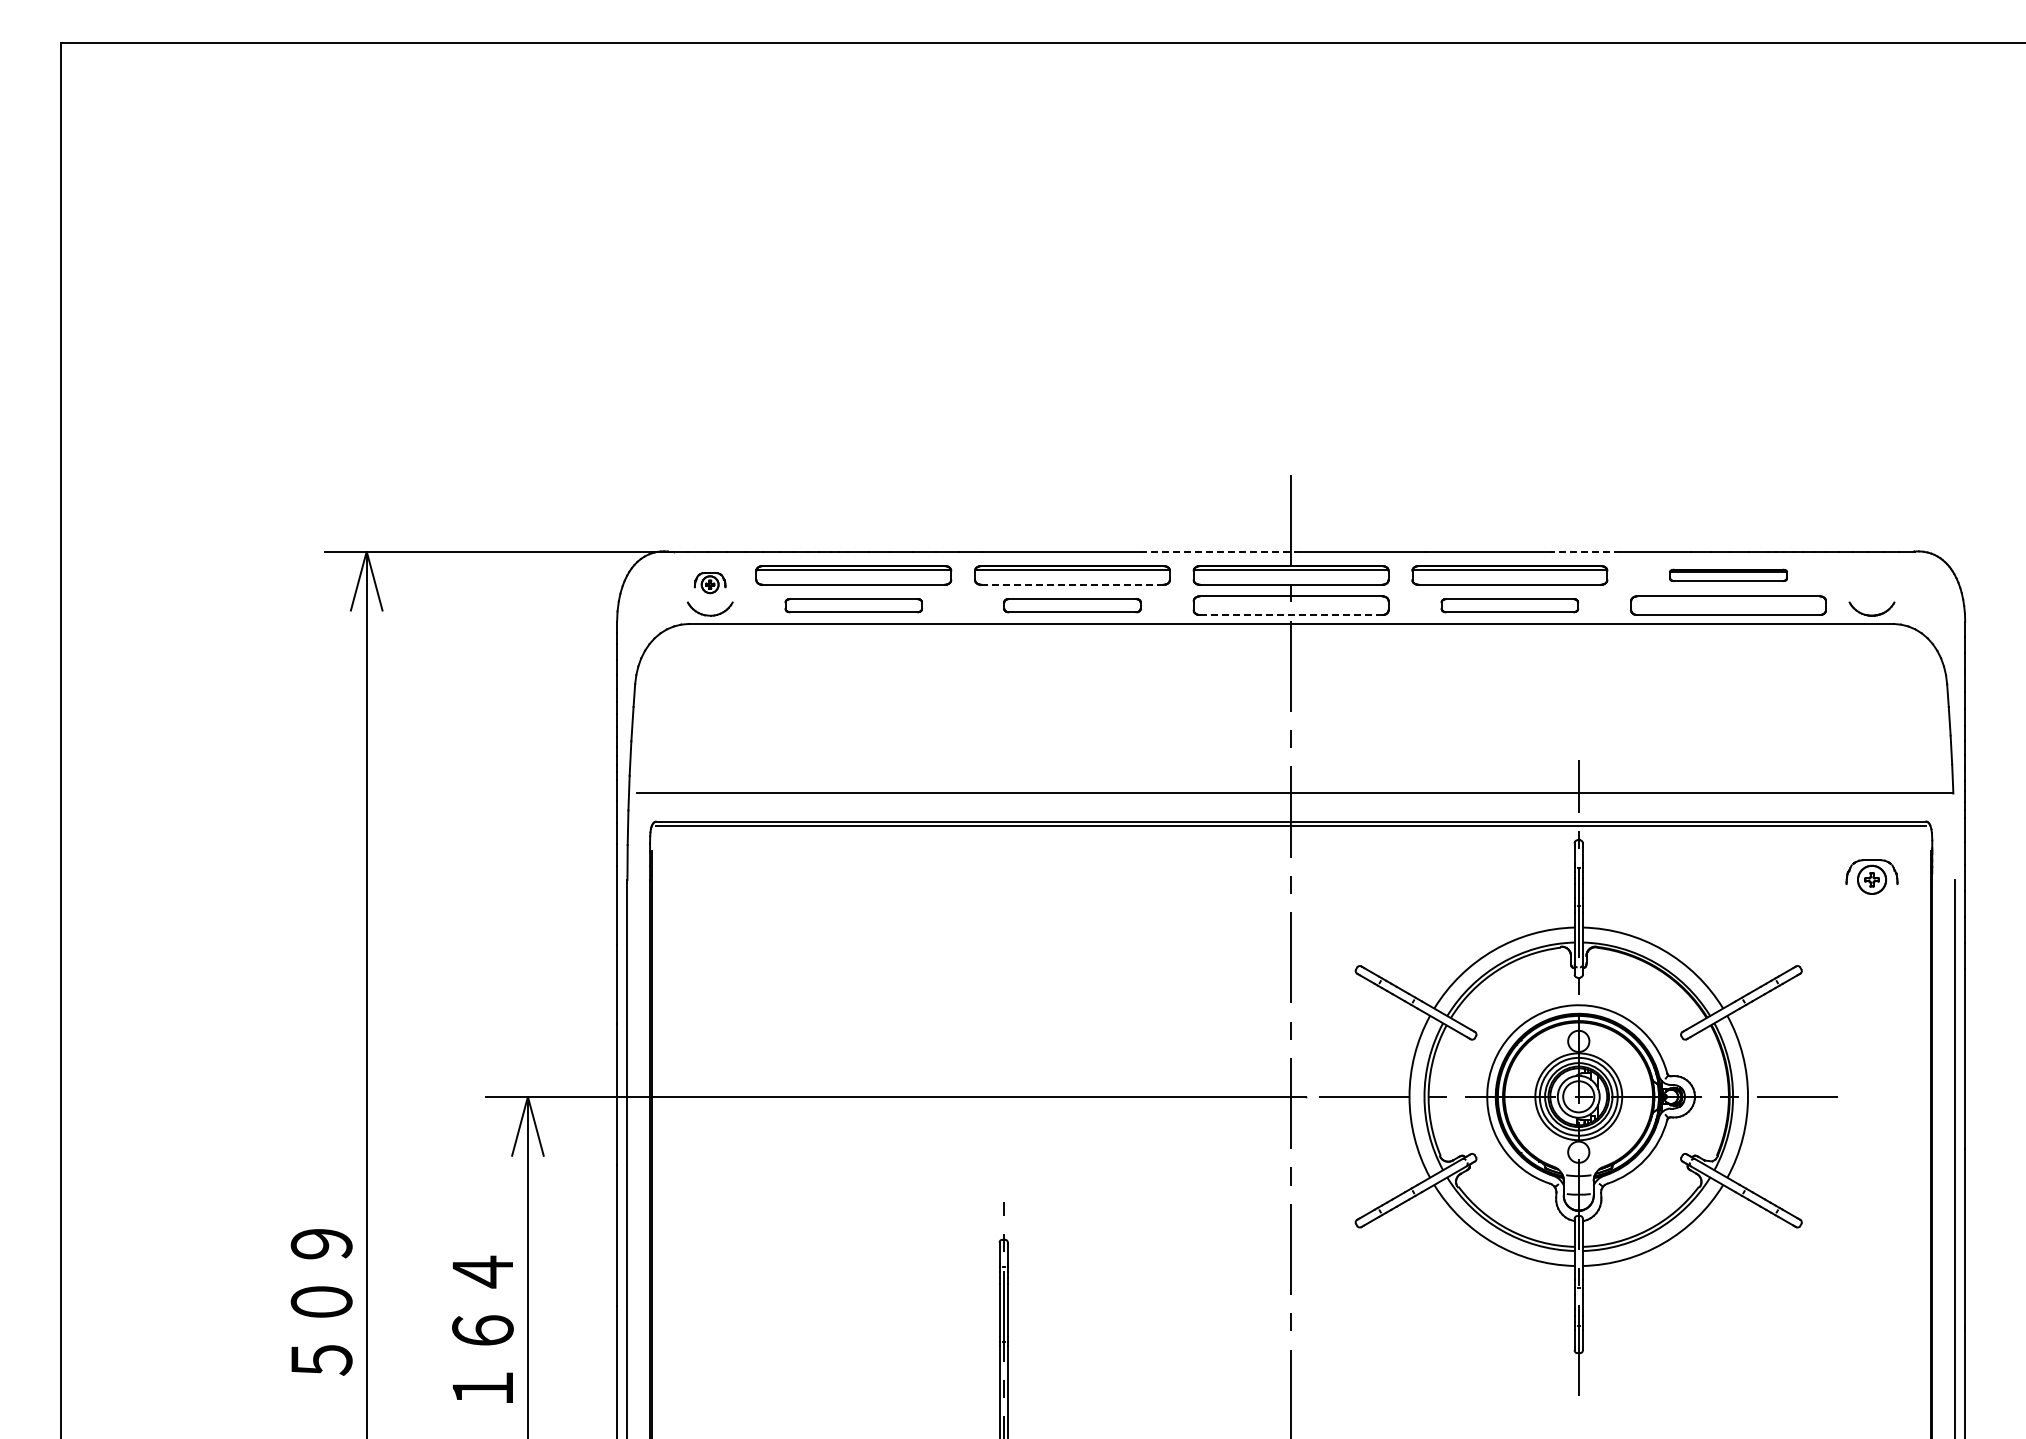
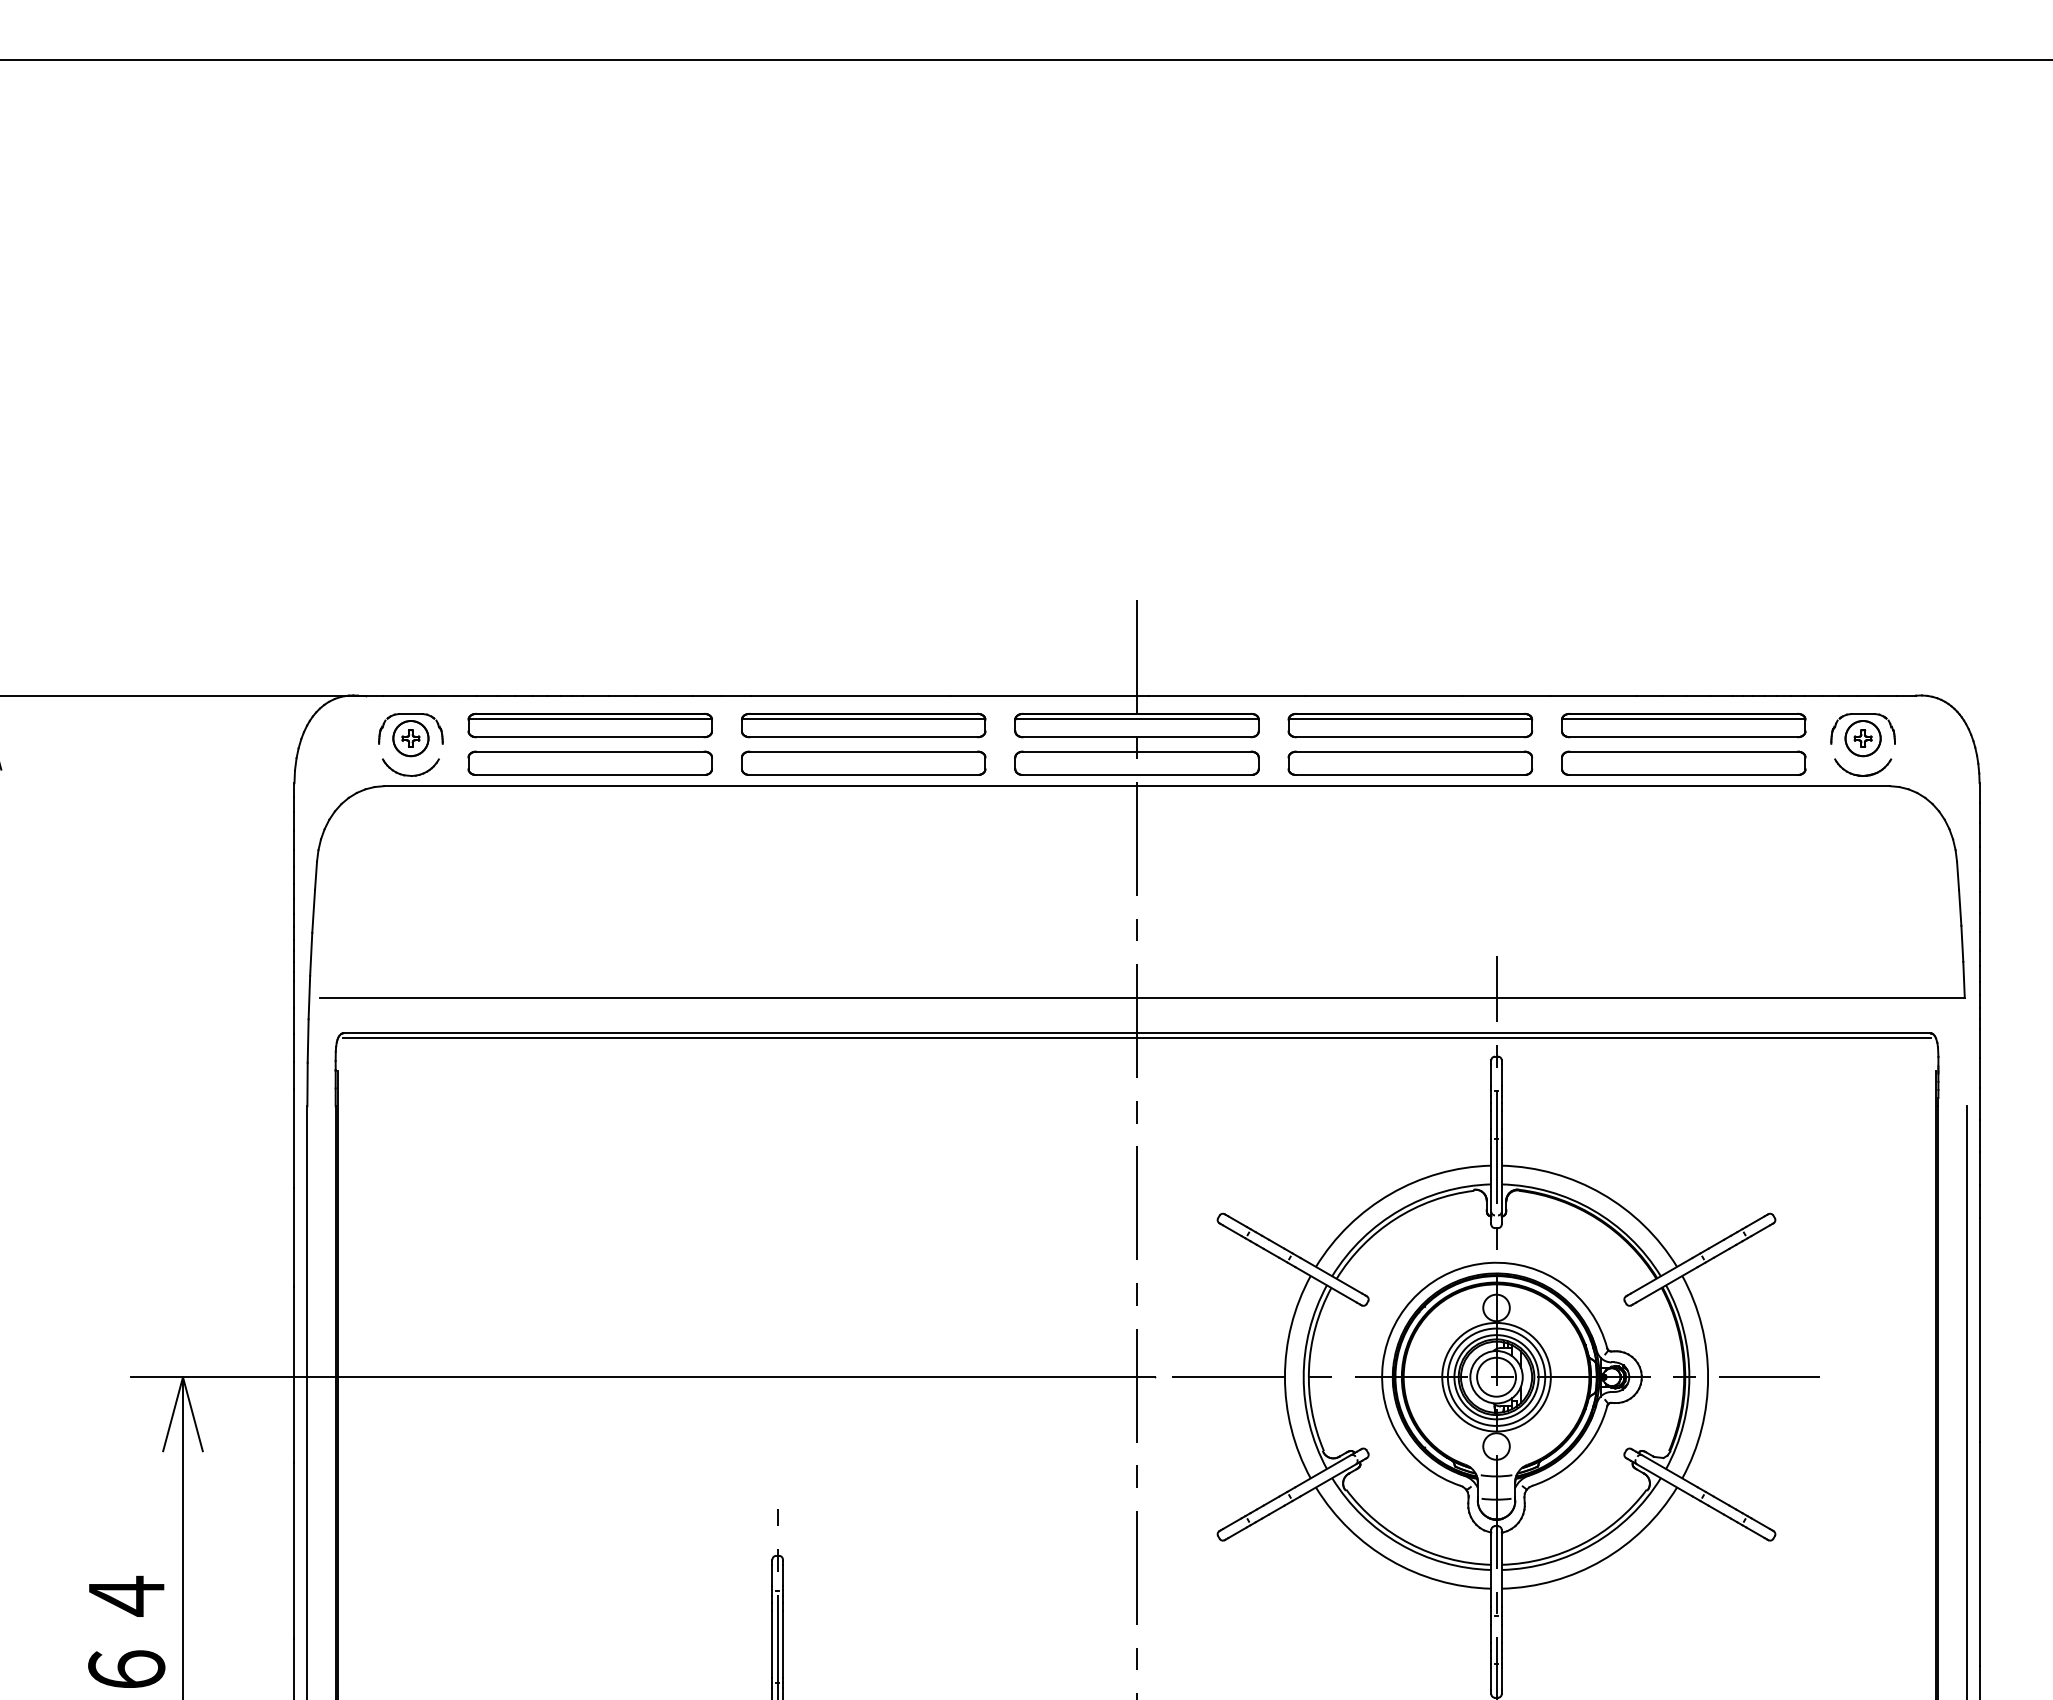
line: (1221, 551) -> (1049, 695), dashed -> solid
line: (1585, 551) -> (1504, 695), dashed -> solid
part: (1728, 575) -> (1683, 725), size x1.67
part: (709, 582) -> (409, 734), size x1.67
line: (1072, 584) -> (863, 736), dashed -> solid
part: (853, 605) -> (589, 763), size x1.43
part: (1072, 605) -> (863, 763), size x1.43
part: (1509, 605) -> (1409, 763), size x1.43
line: (1291, 615) -> (1137, 775), dashed -> solid
part: (1871, 876) -> (1862, 734), moved

